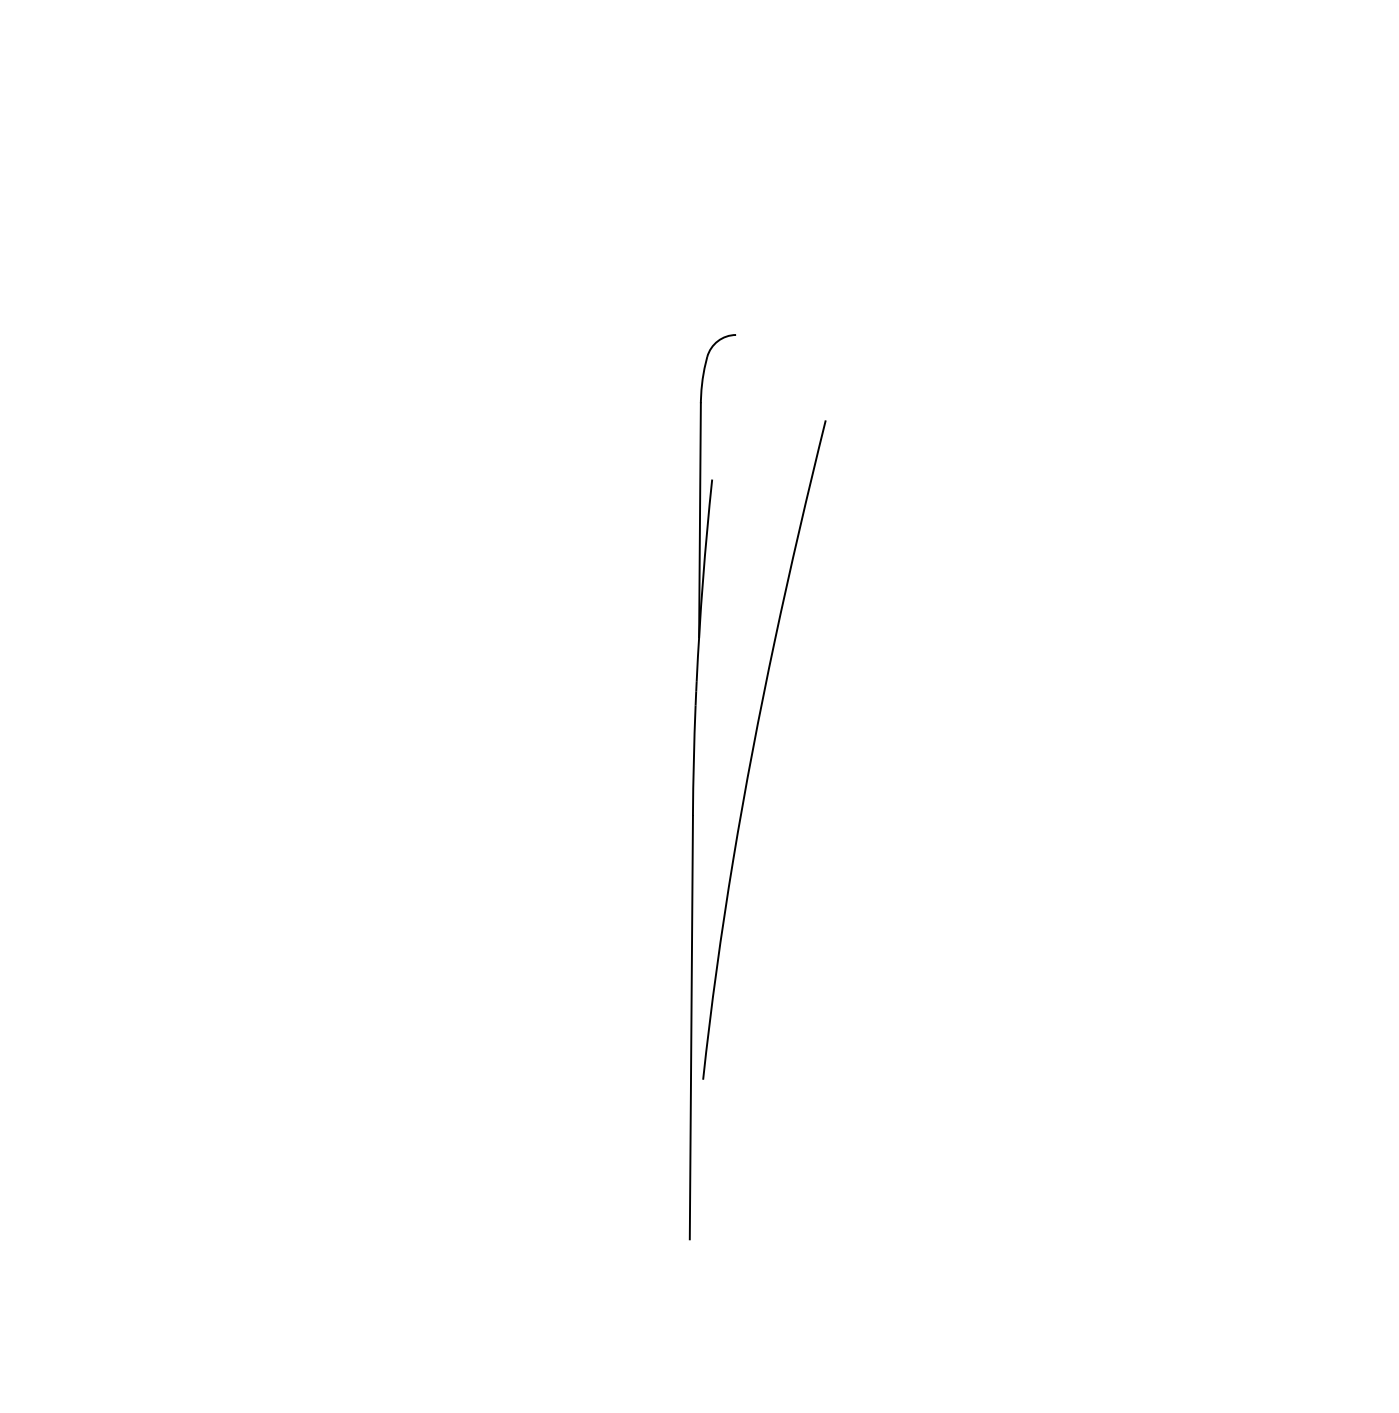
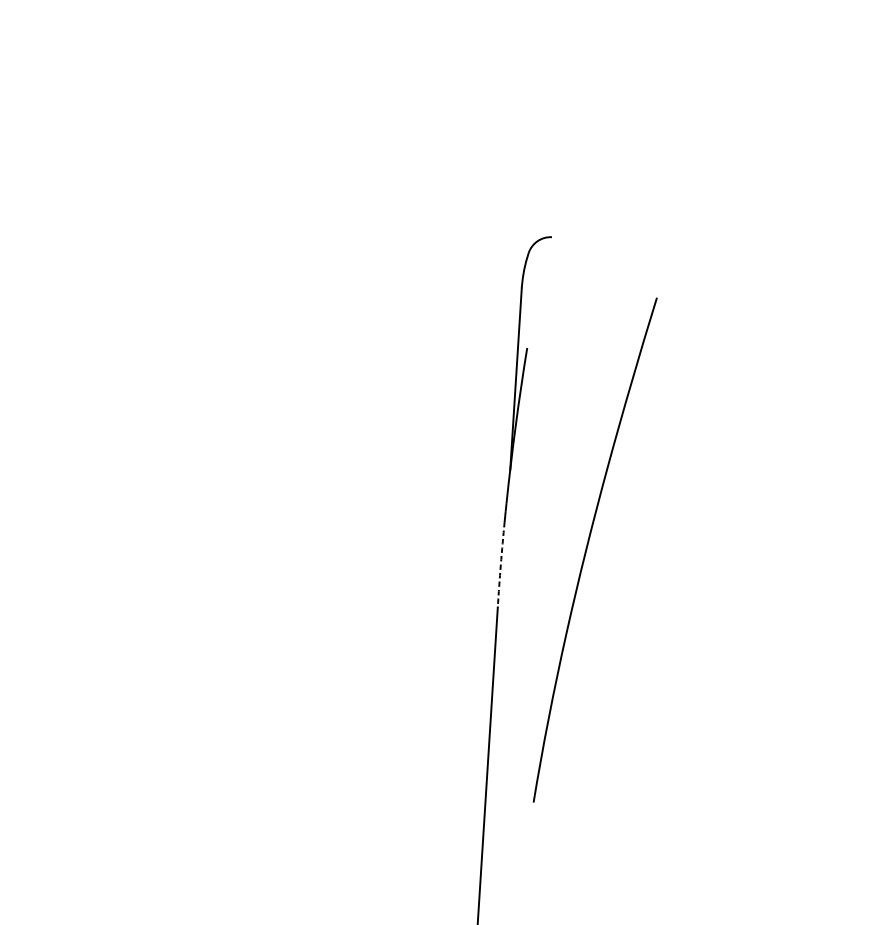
curve: (754, 748) -> (587, 548), moved
arc: (693, 760) -> (500, 564), solid -> dashed

